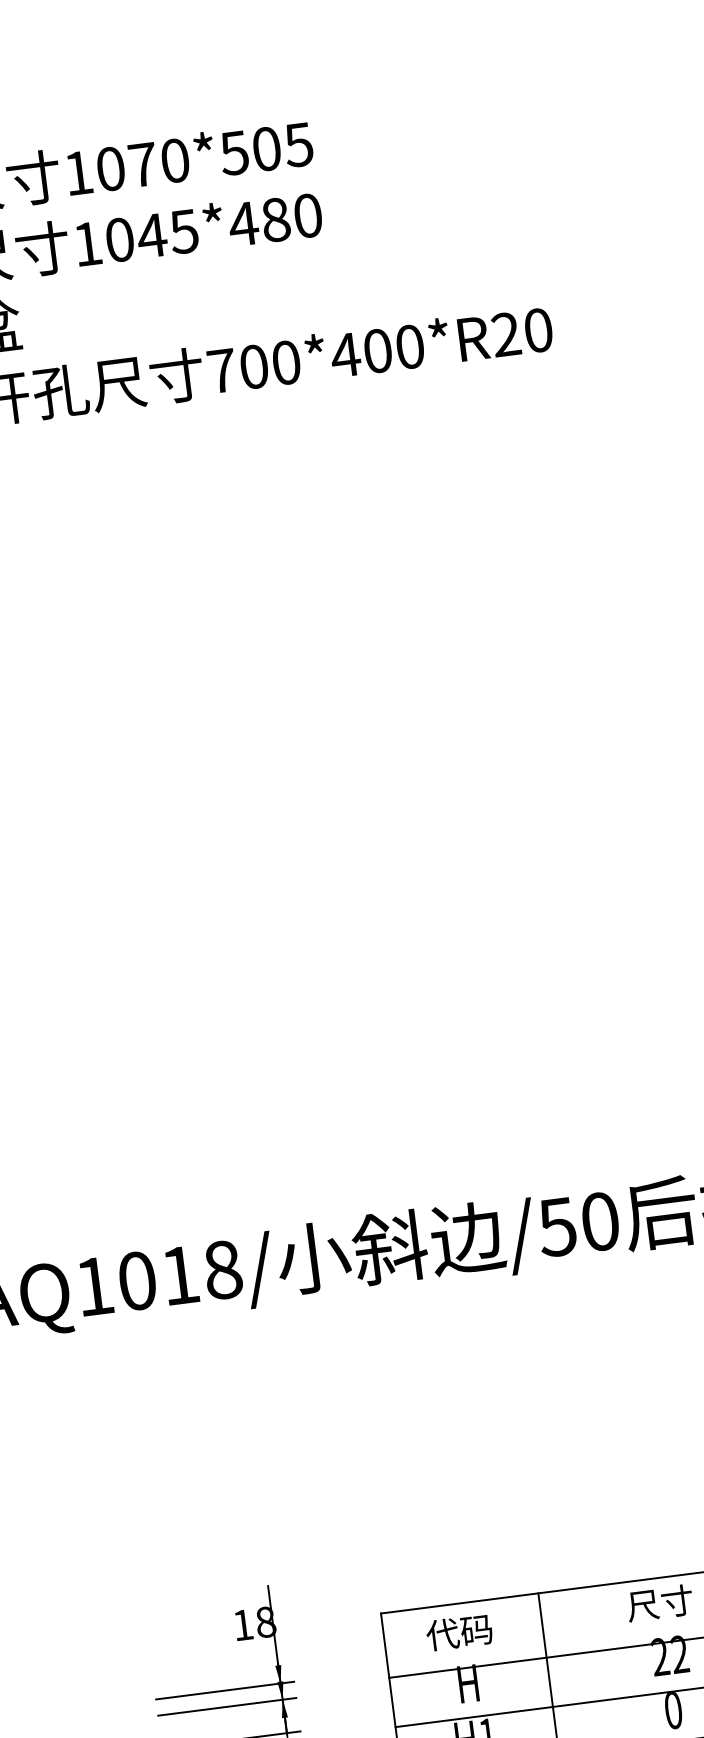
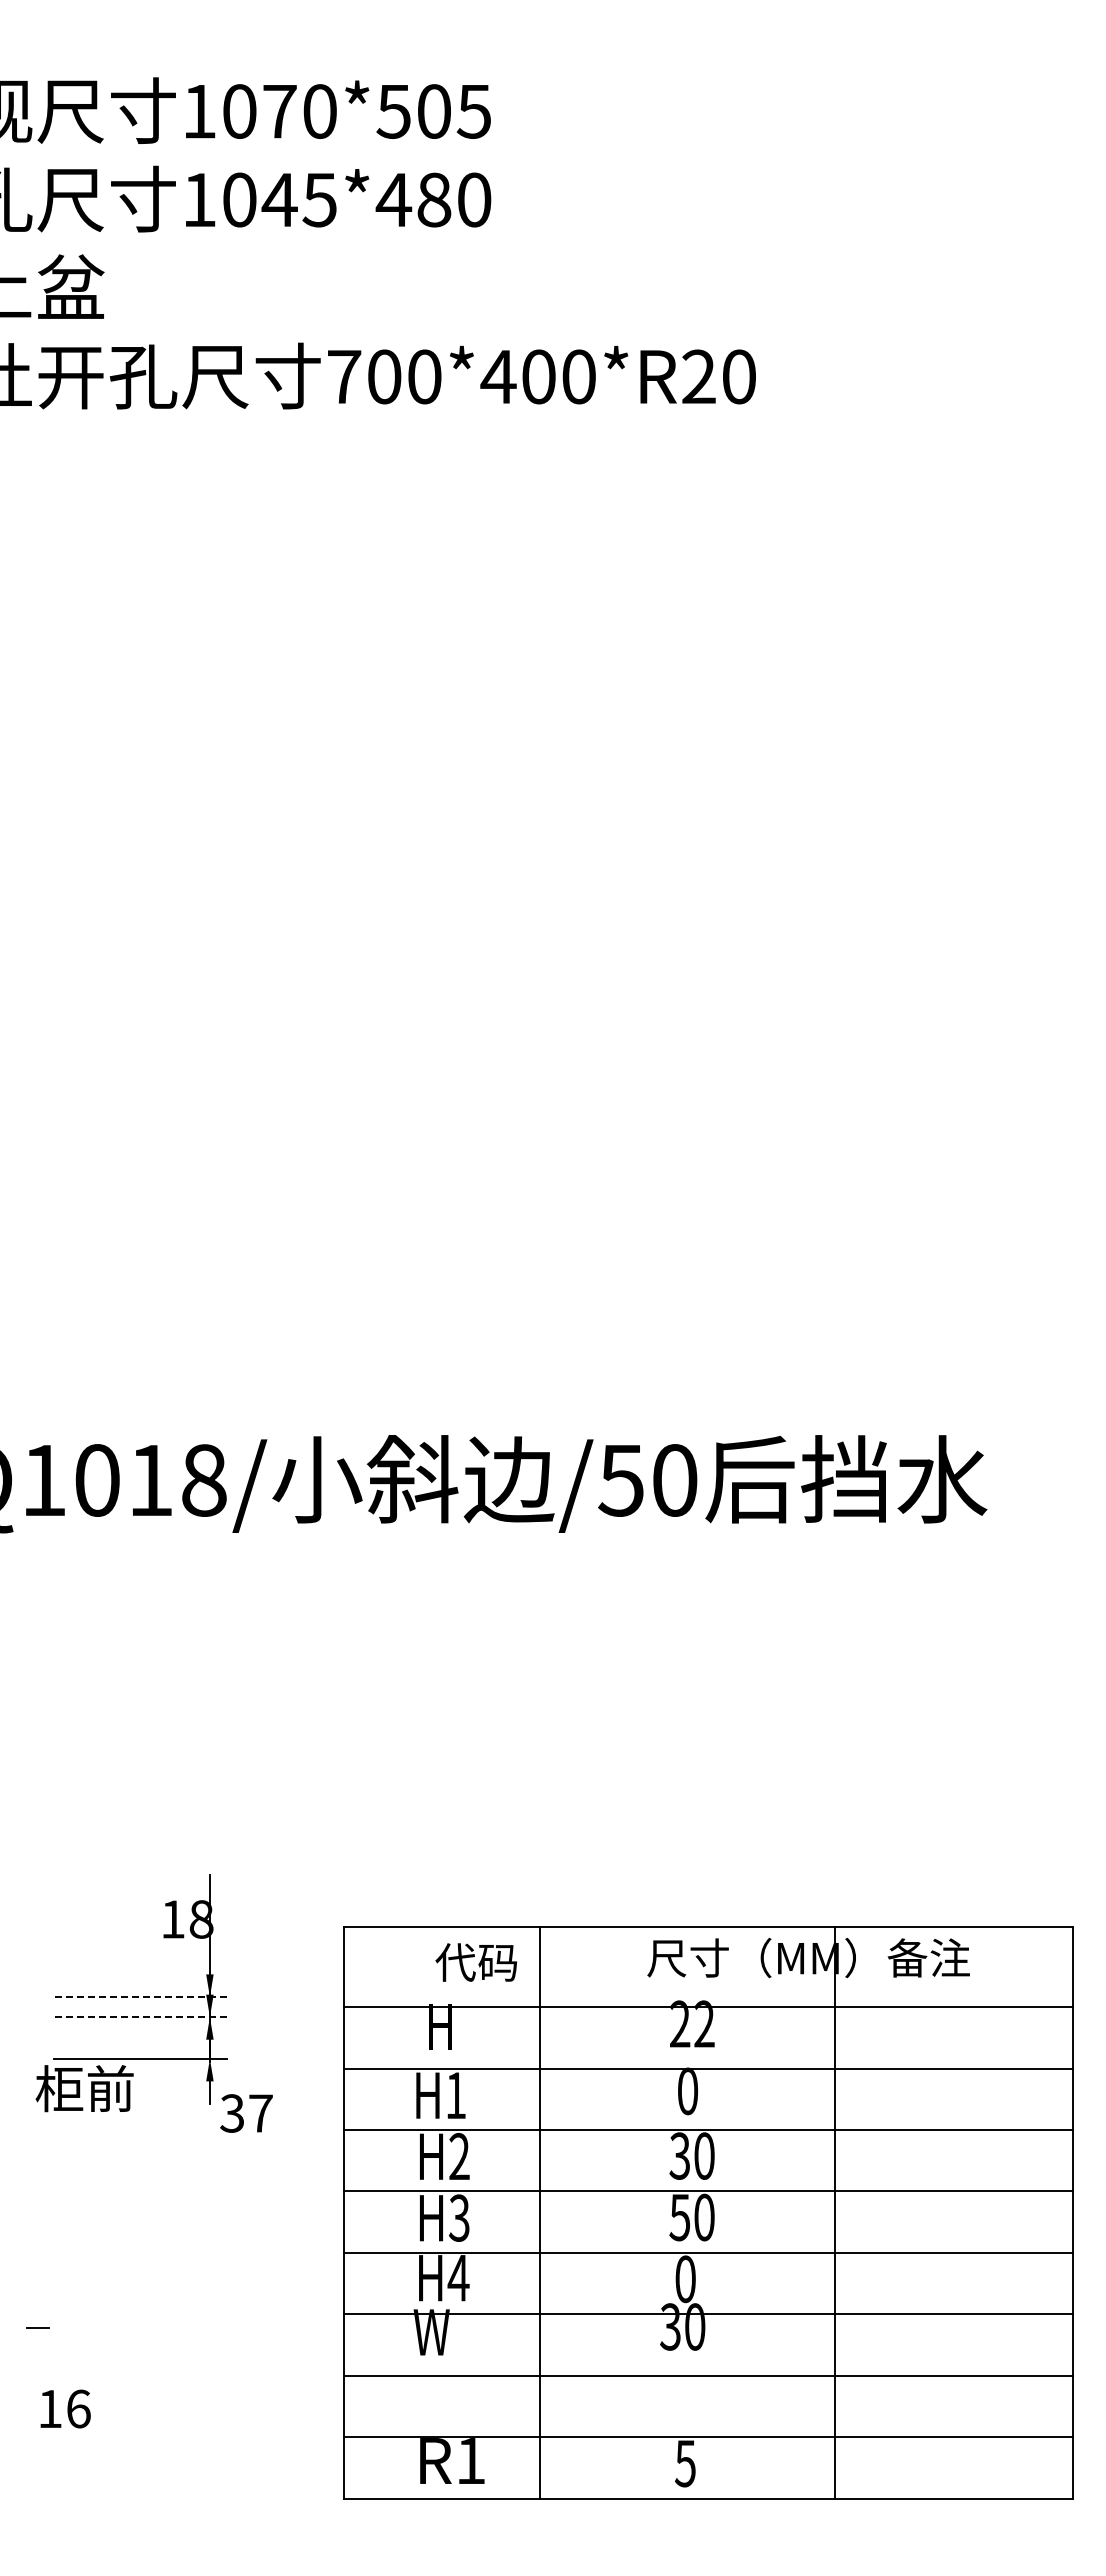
text: (458, 1632) -> (475, 1962), moved
line: (225, 1690) -> (141, 1996), solid -> dashed
line: (227, 1707) -> (141, 2017), solid -> dashed

